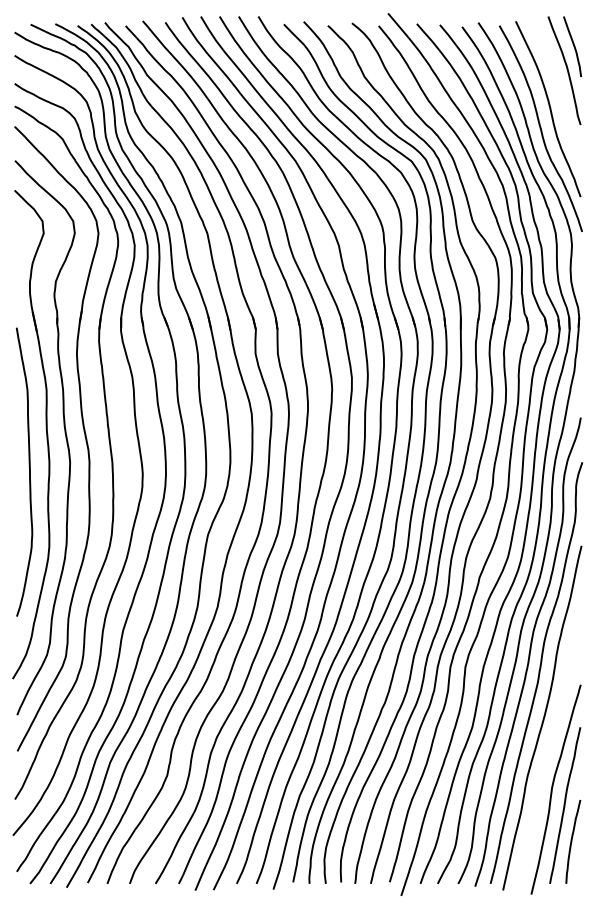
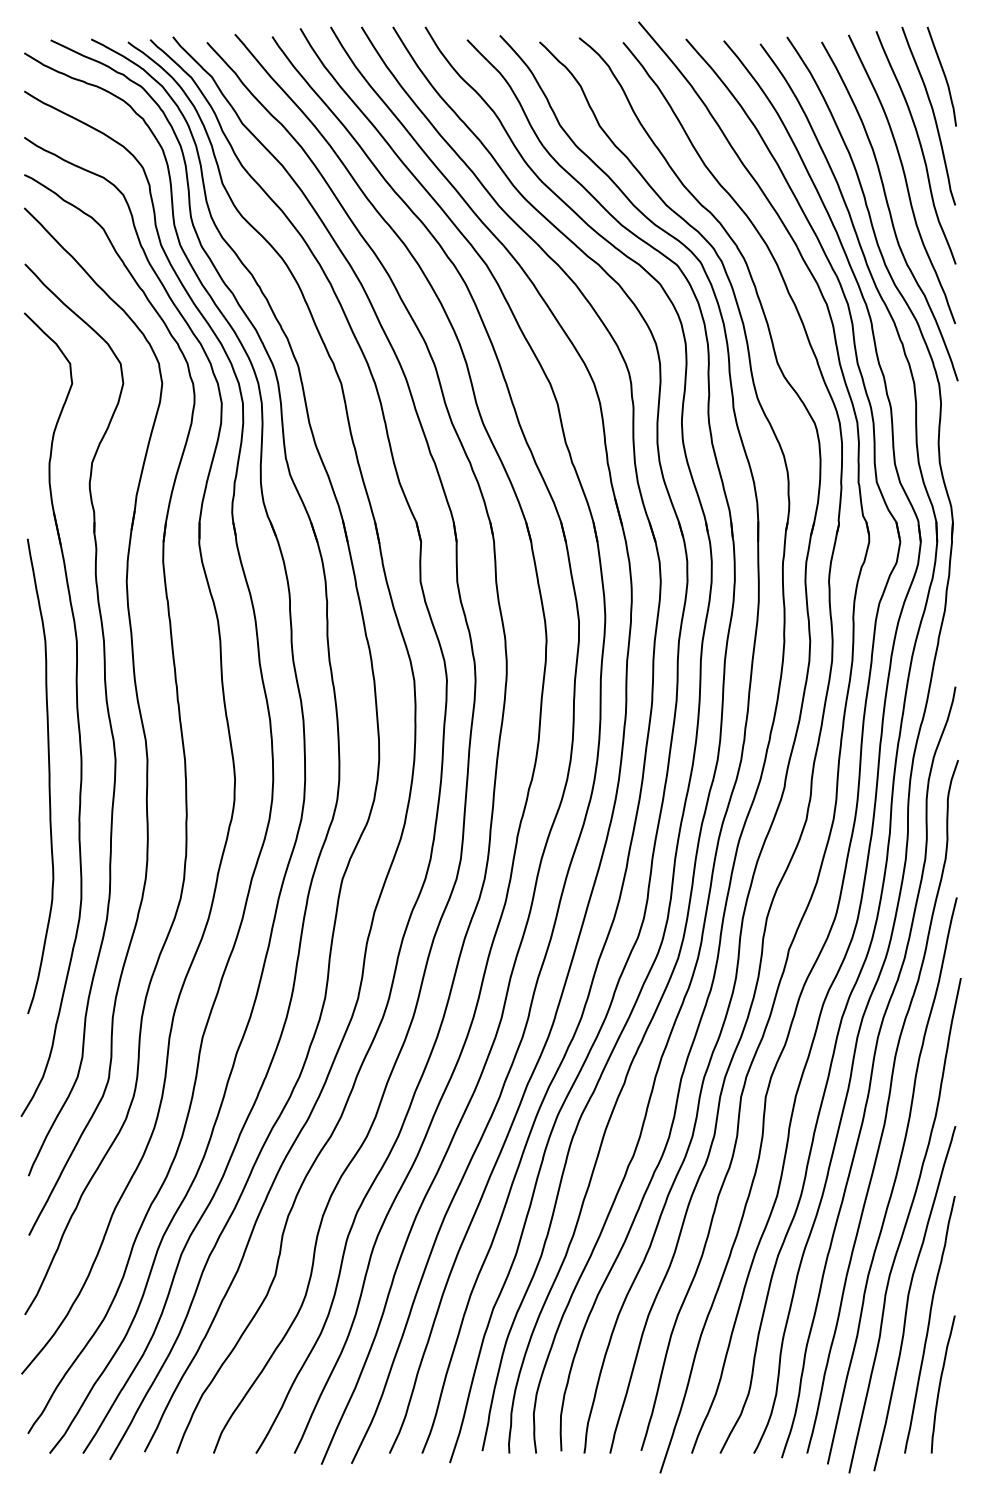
curve: (558, 88) -> (918, 145), added
curve: (549, 744) -> (904, 1224), added

